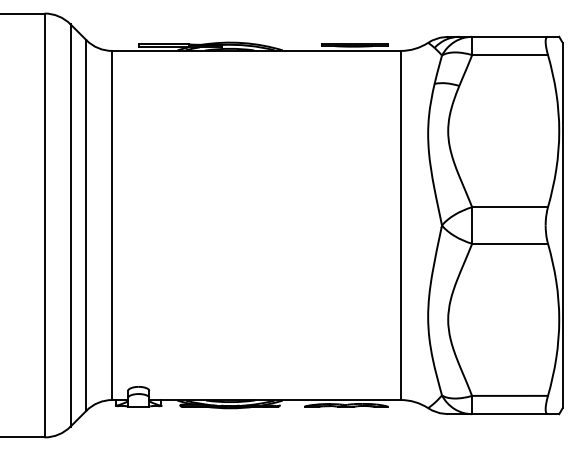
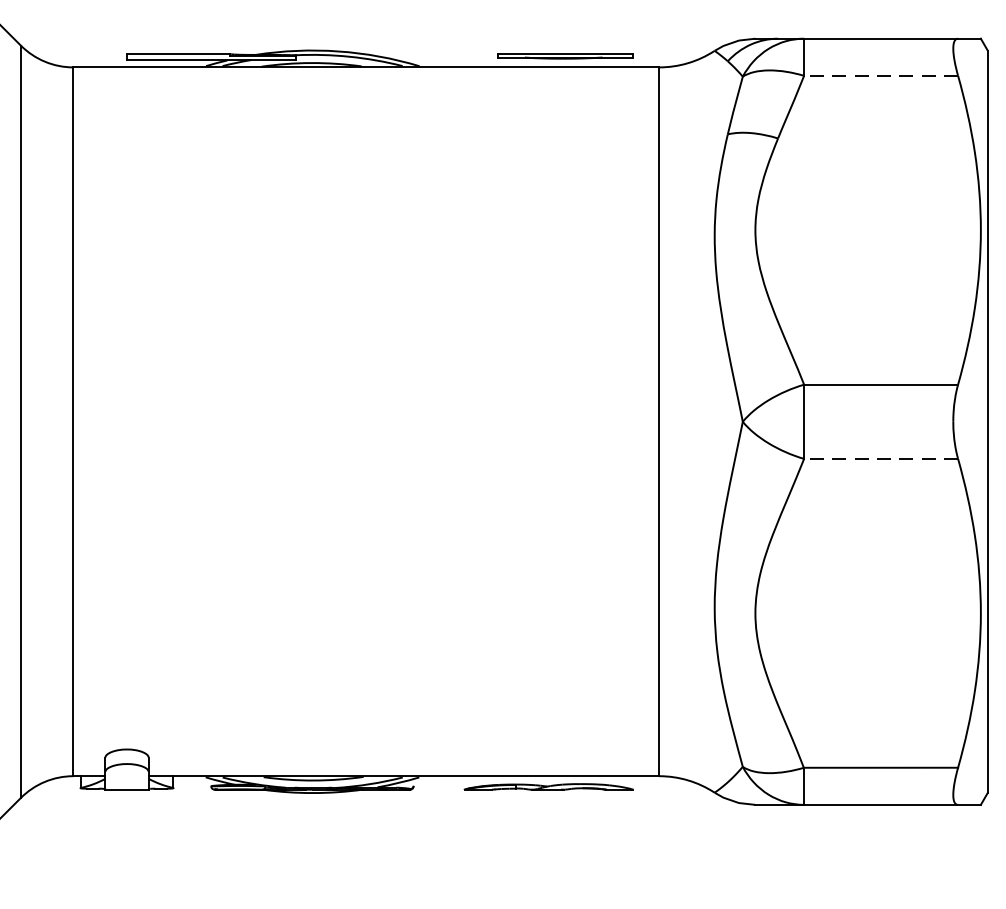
line: (510, 55) -> (881, 76), solid -> dashed
line: (510, 243) -> (881, 458), solid -> dashed

